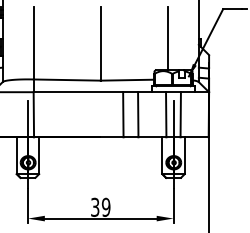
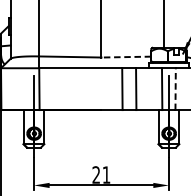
line: (127, 80) -> (126, 57), solid -> dashed
line: (180, 114) -> (175, 88), solid -> dashed
text: (100, 206) -> (101, 174), 39 -> 21

